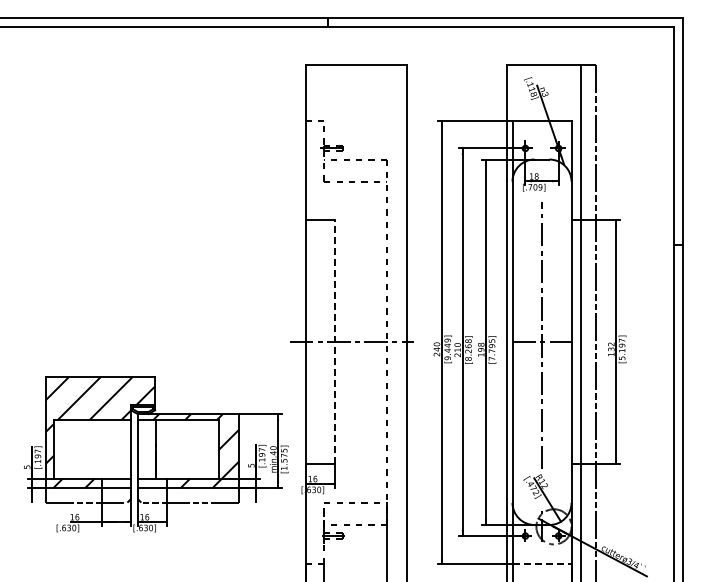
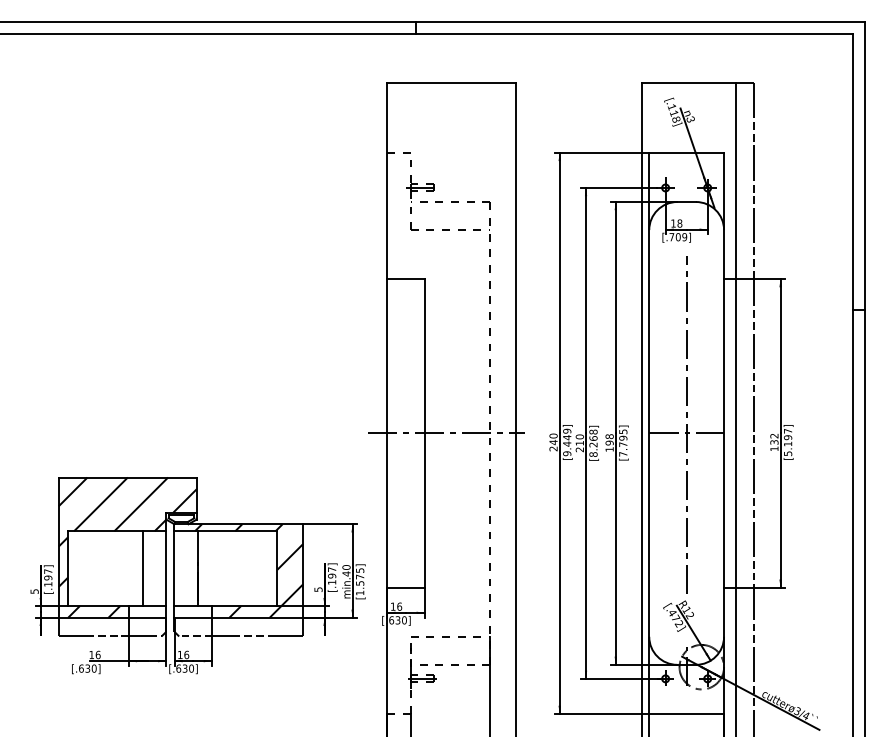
line: (335, 342) -> (425, 433), dashed -> solid
line: (112, 448) -> (142, 567), added
line: (542, 563) -> (687, 713), dashed -> solid

